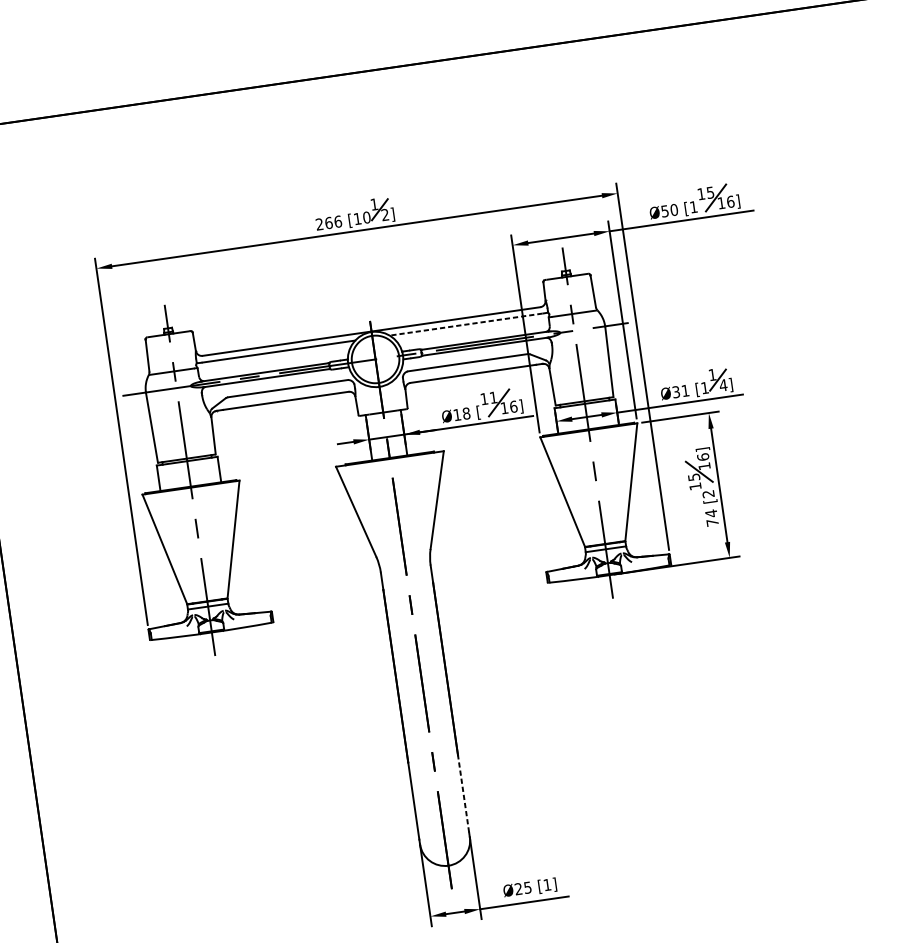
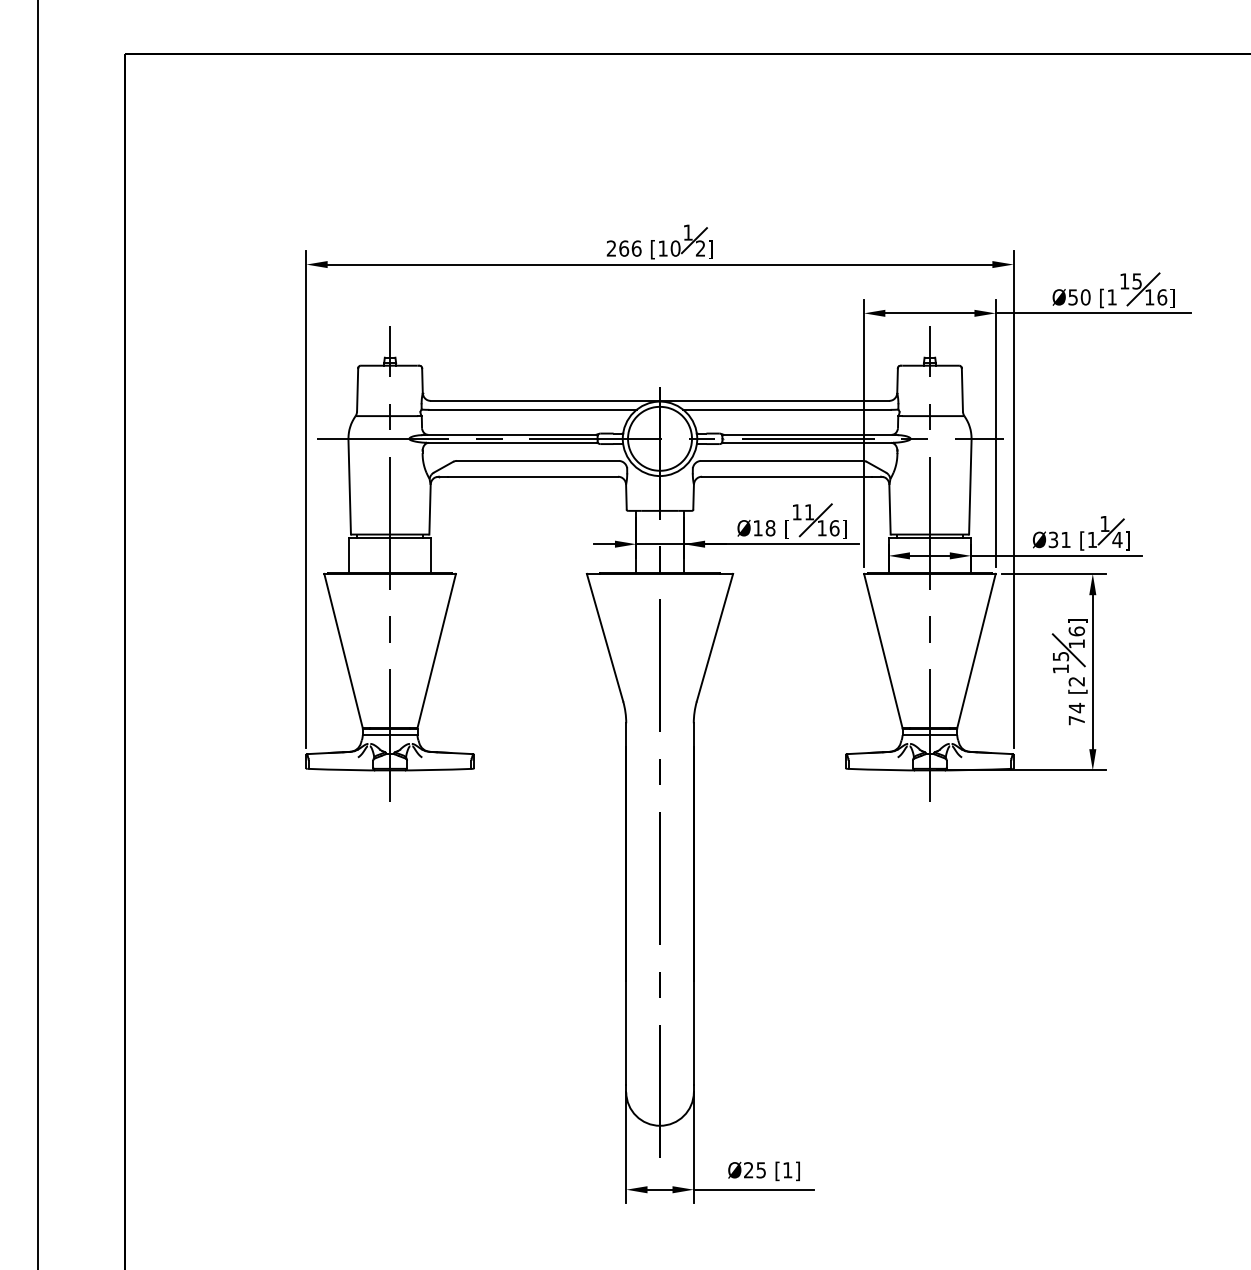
line: (465, 324) -> (786, 409), dashed -> solid
line: (463, 793) -> (693, 1032), dashed -> solid

